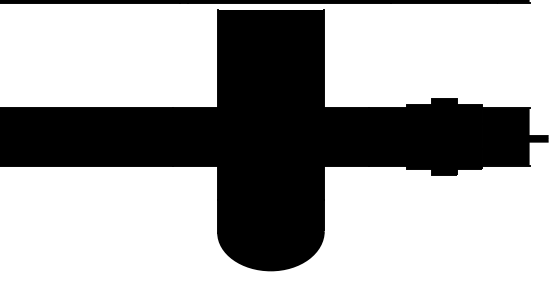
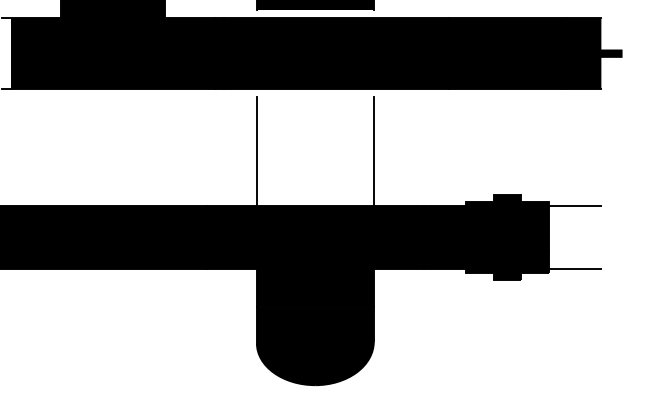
fill: (270, 59) -> (314, 151), removed
fill: (515, 136) -> (585, 237), removed

